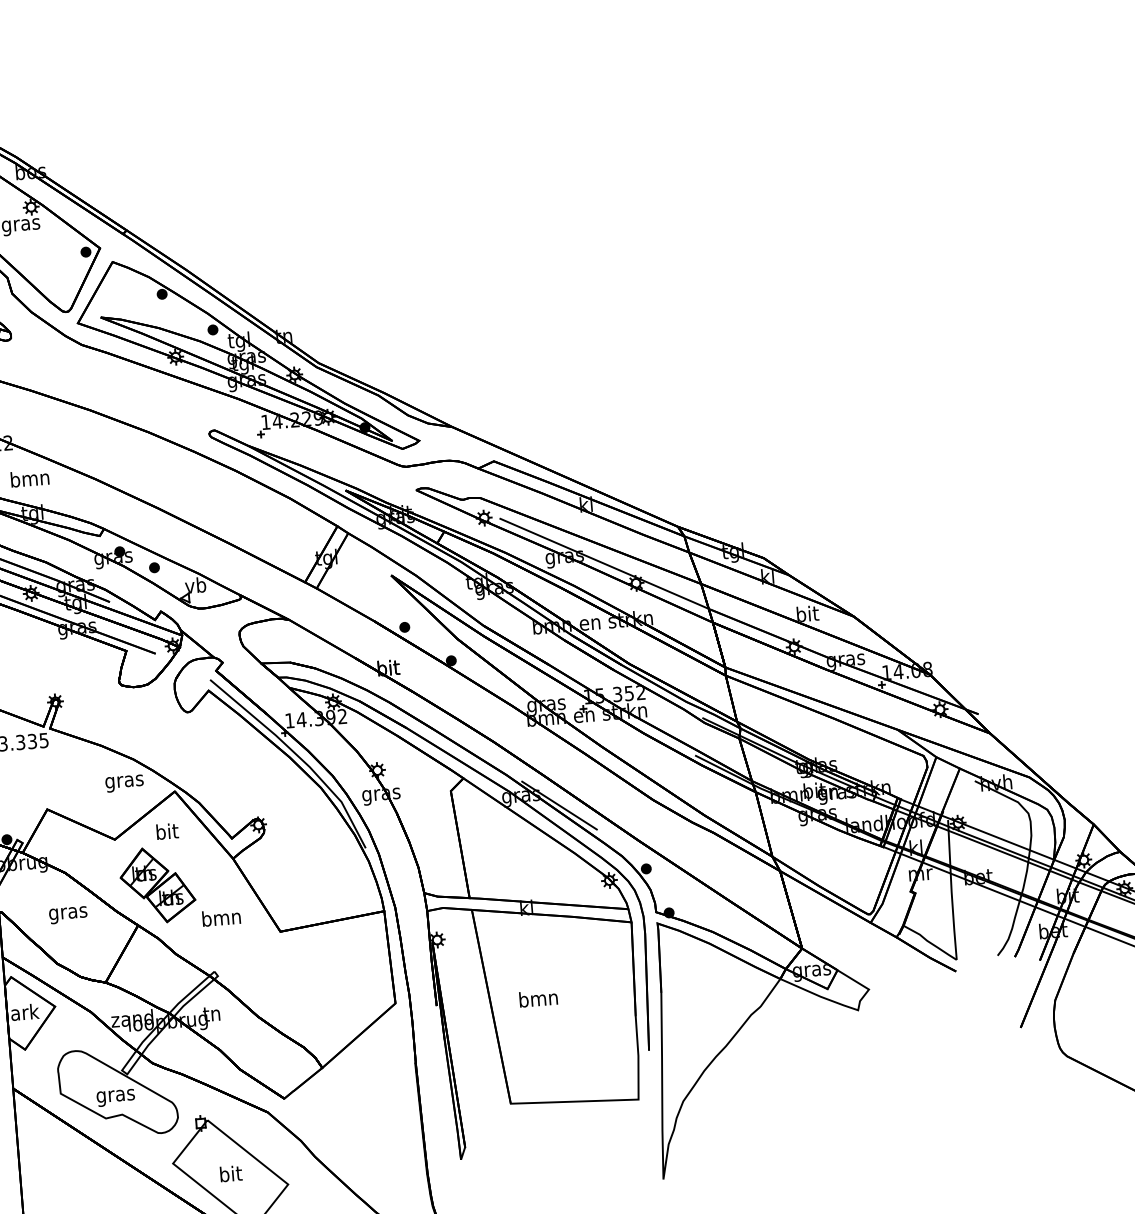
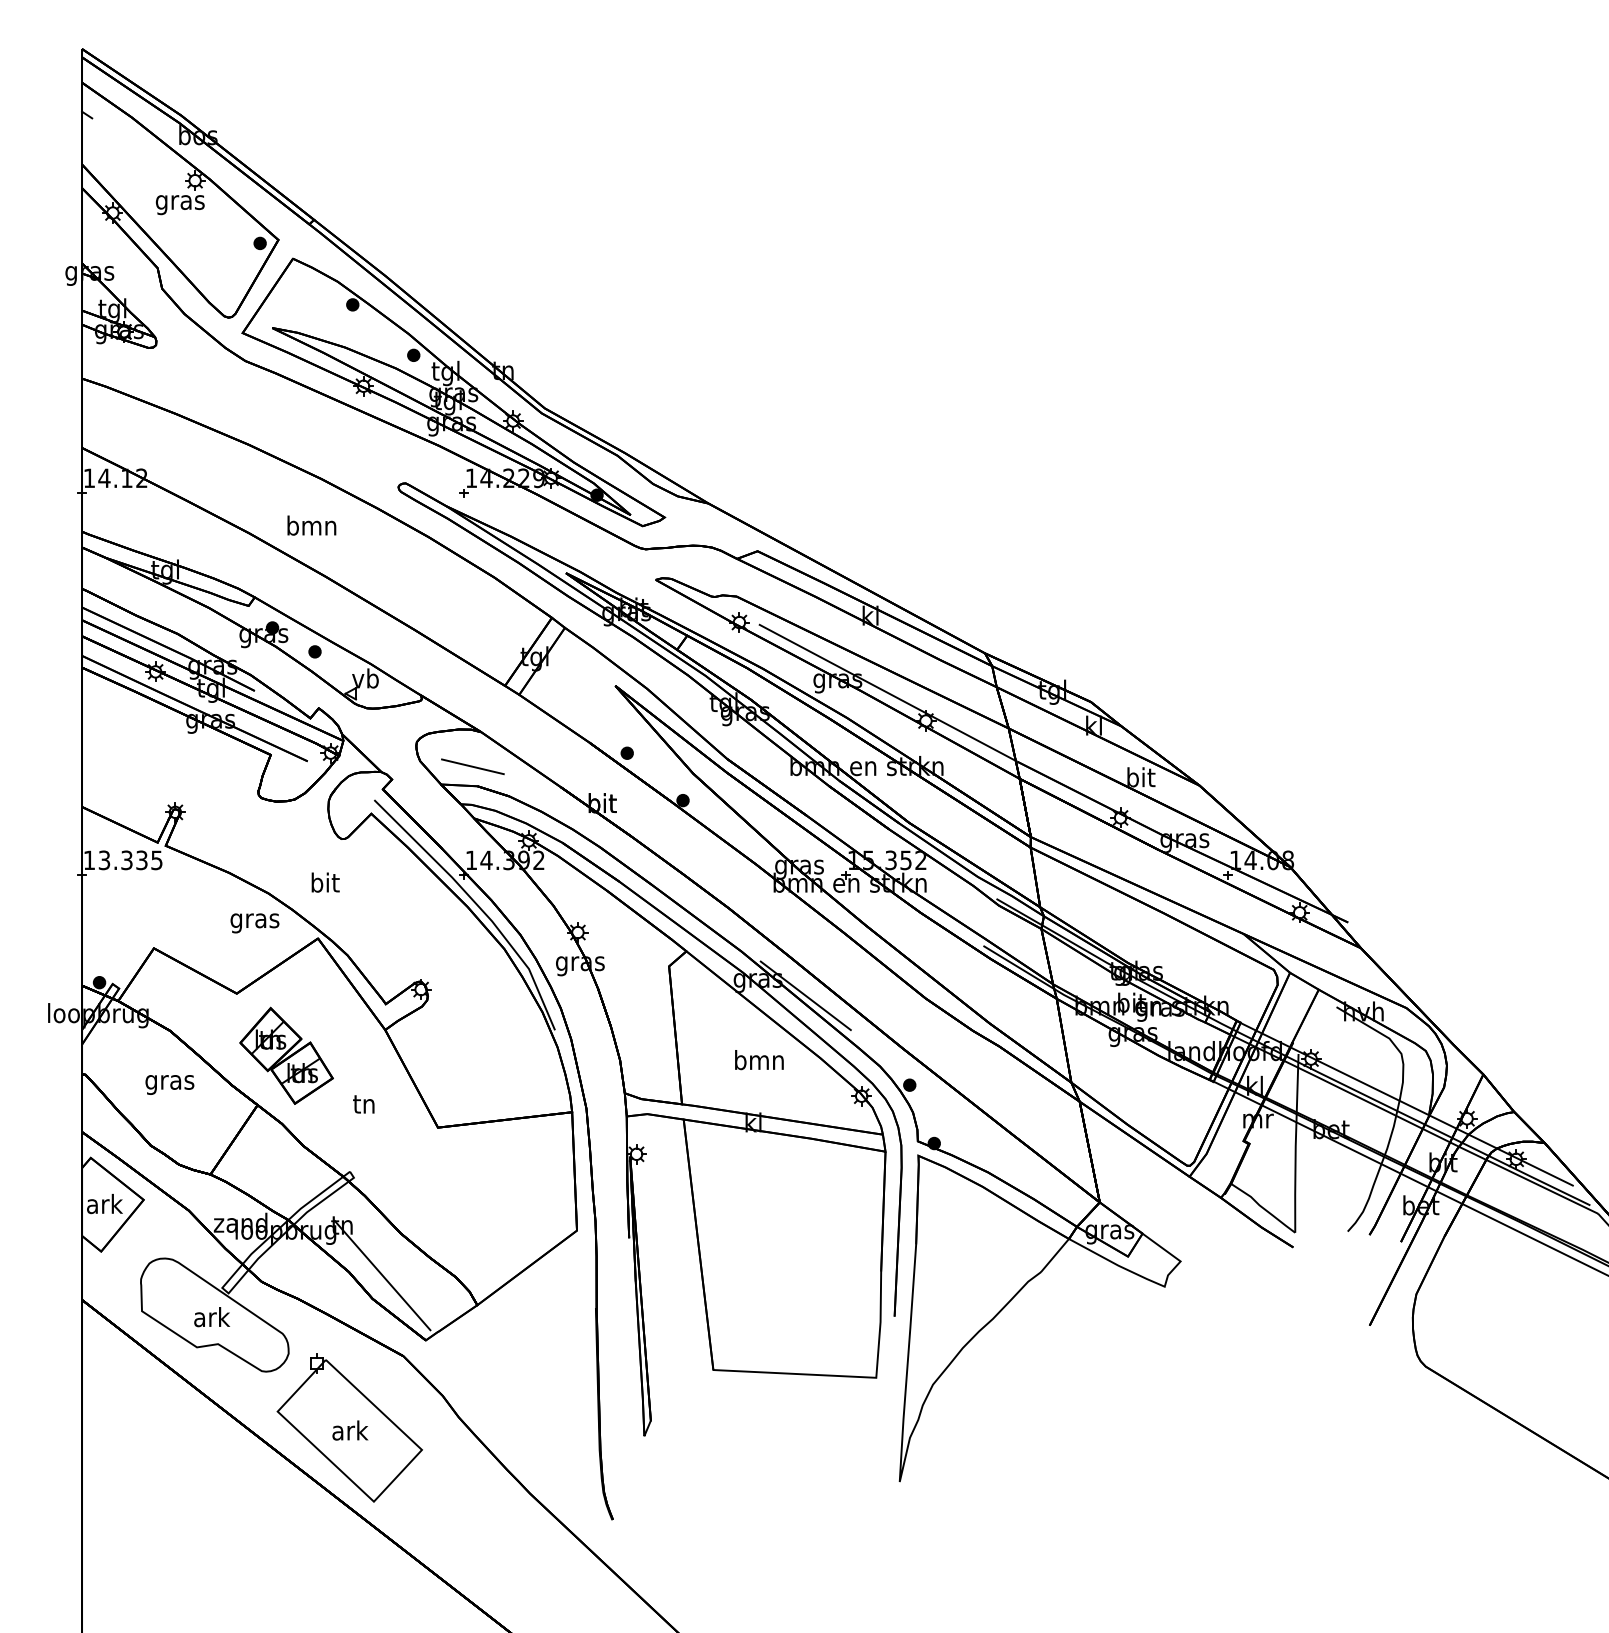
text: (29, 478) -> (311, 525), moved
line: (284, 647) -> (472, 766), added
text: (167, 831) -> (325, 882), moved
text: (221, 917) -> (364, 1103), bmn -> tn
text: (538, 998) -> (759, 1060), moved
line: (246, 1050) -> (382, 1275), added
text: (115, 1095) -> (211, 1319), gras -> ark
text: (231, 1173) -> (350, 1430), bit -> ark

